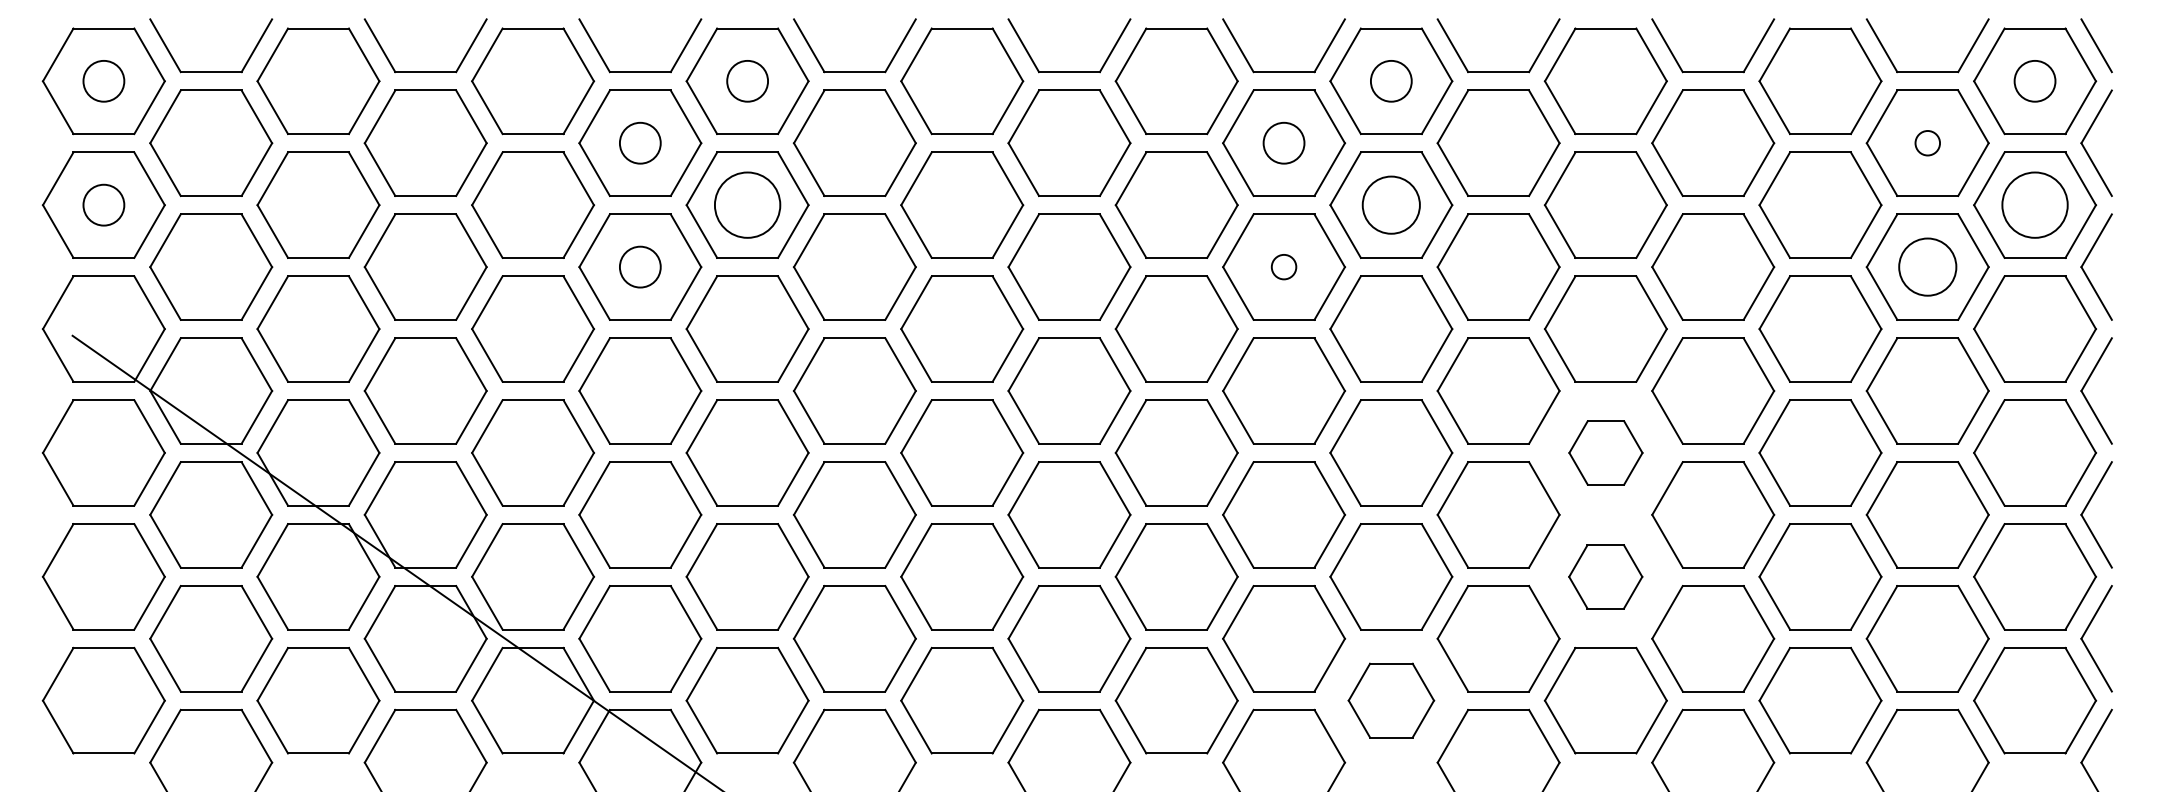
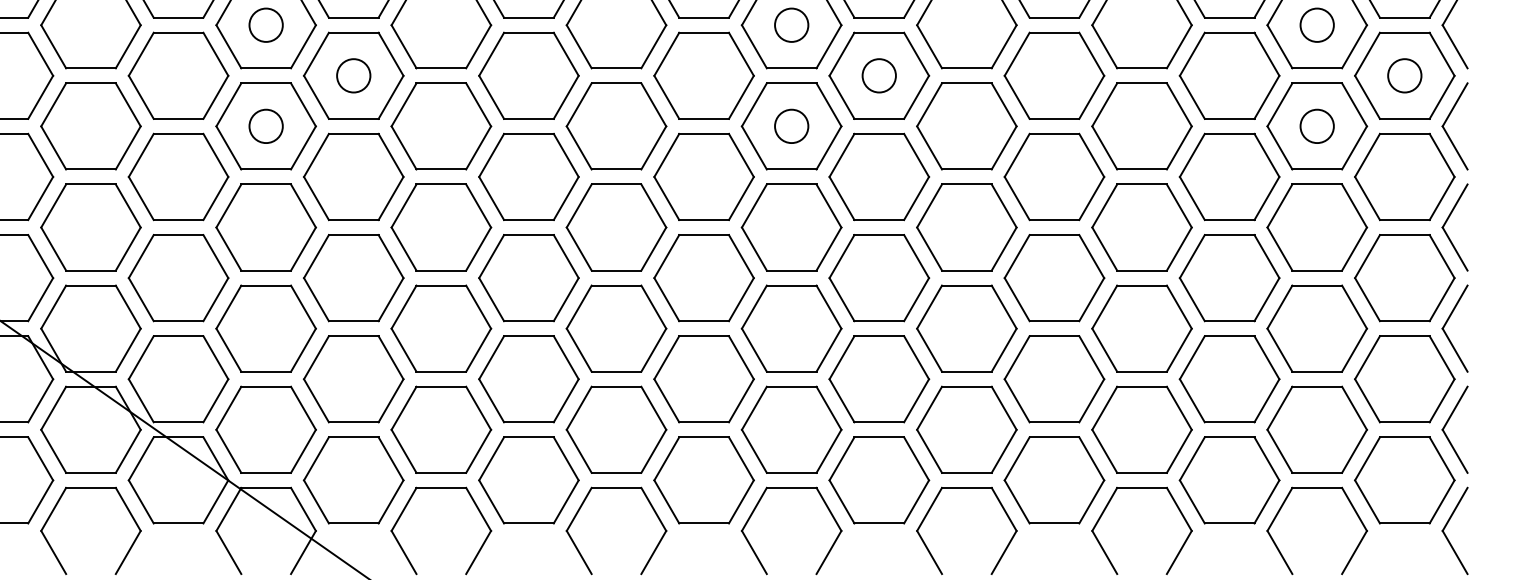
circle: (1927, 142) -> (1317, 24), size x1.67
circle: (747, 204) -> (353, 75), size x0.62
circle: (1390, 204) -> (878, 75), size x0.71
circle: (2034, 204) -> (1404, 75), size x0.62
circle: (1283, 266) -> (791, 125), size x1.67
circle: (1927, 266) -> (1317, 125), size x0.71
part: (1605, 452) -> (1054, 277), size x1.67
part: (1605, 576) -> (1054, 378), size x1.67
part: (1391, 700) -> (879, 480), size x1.43

